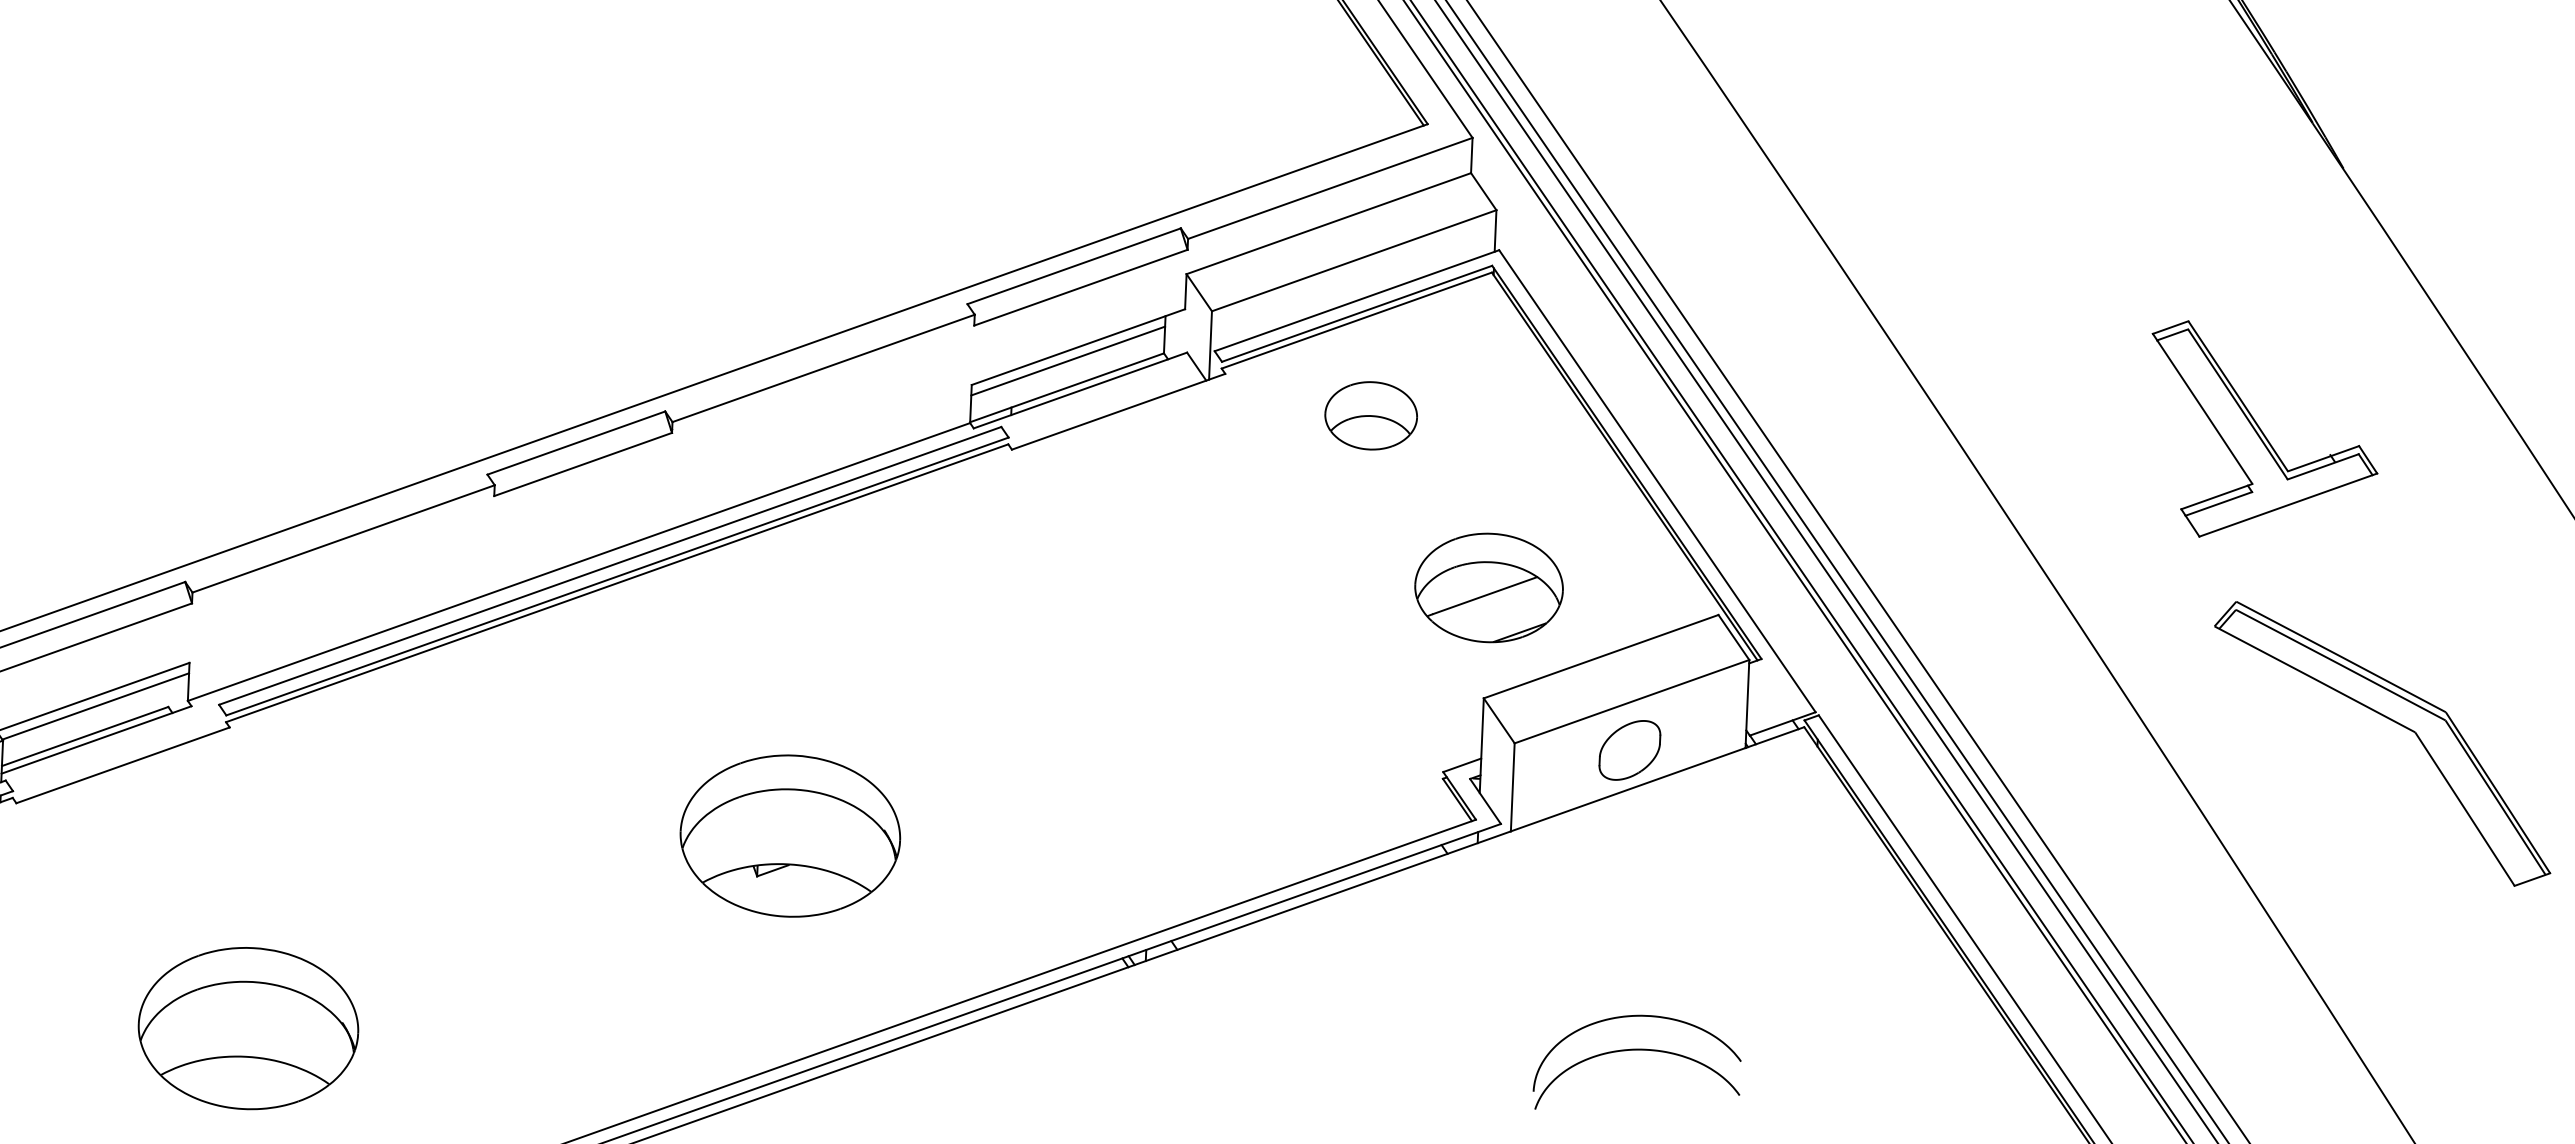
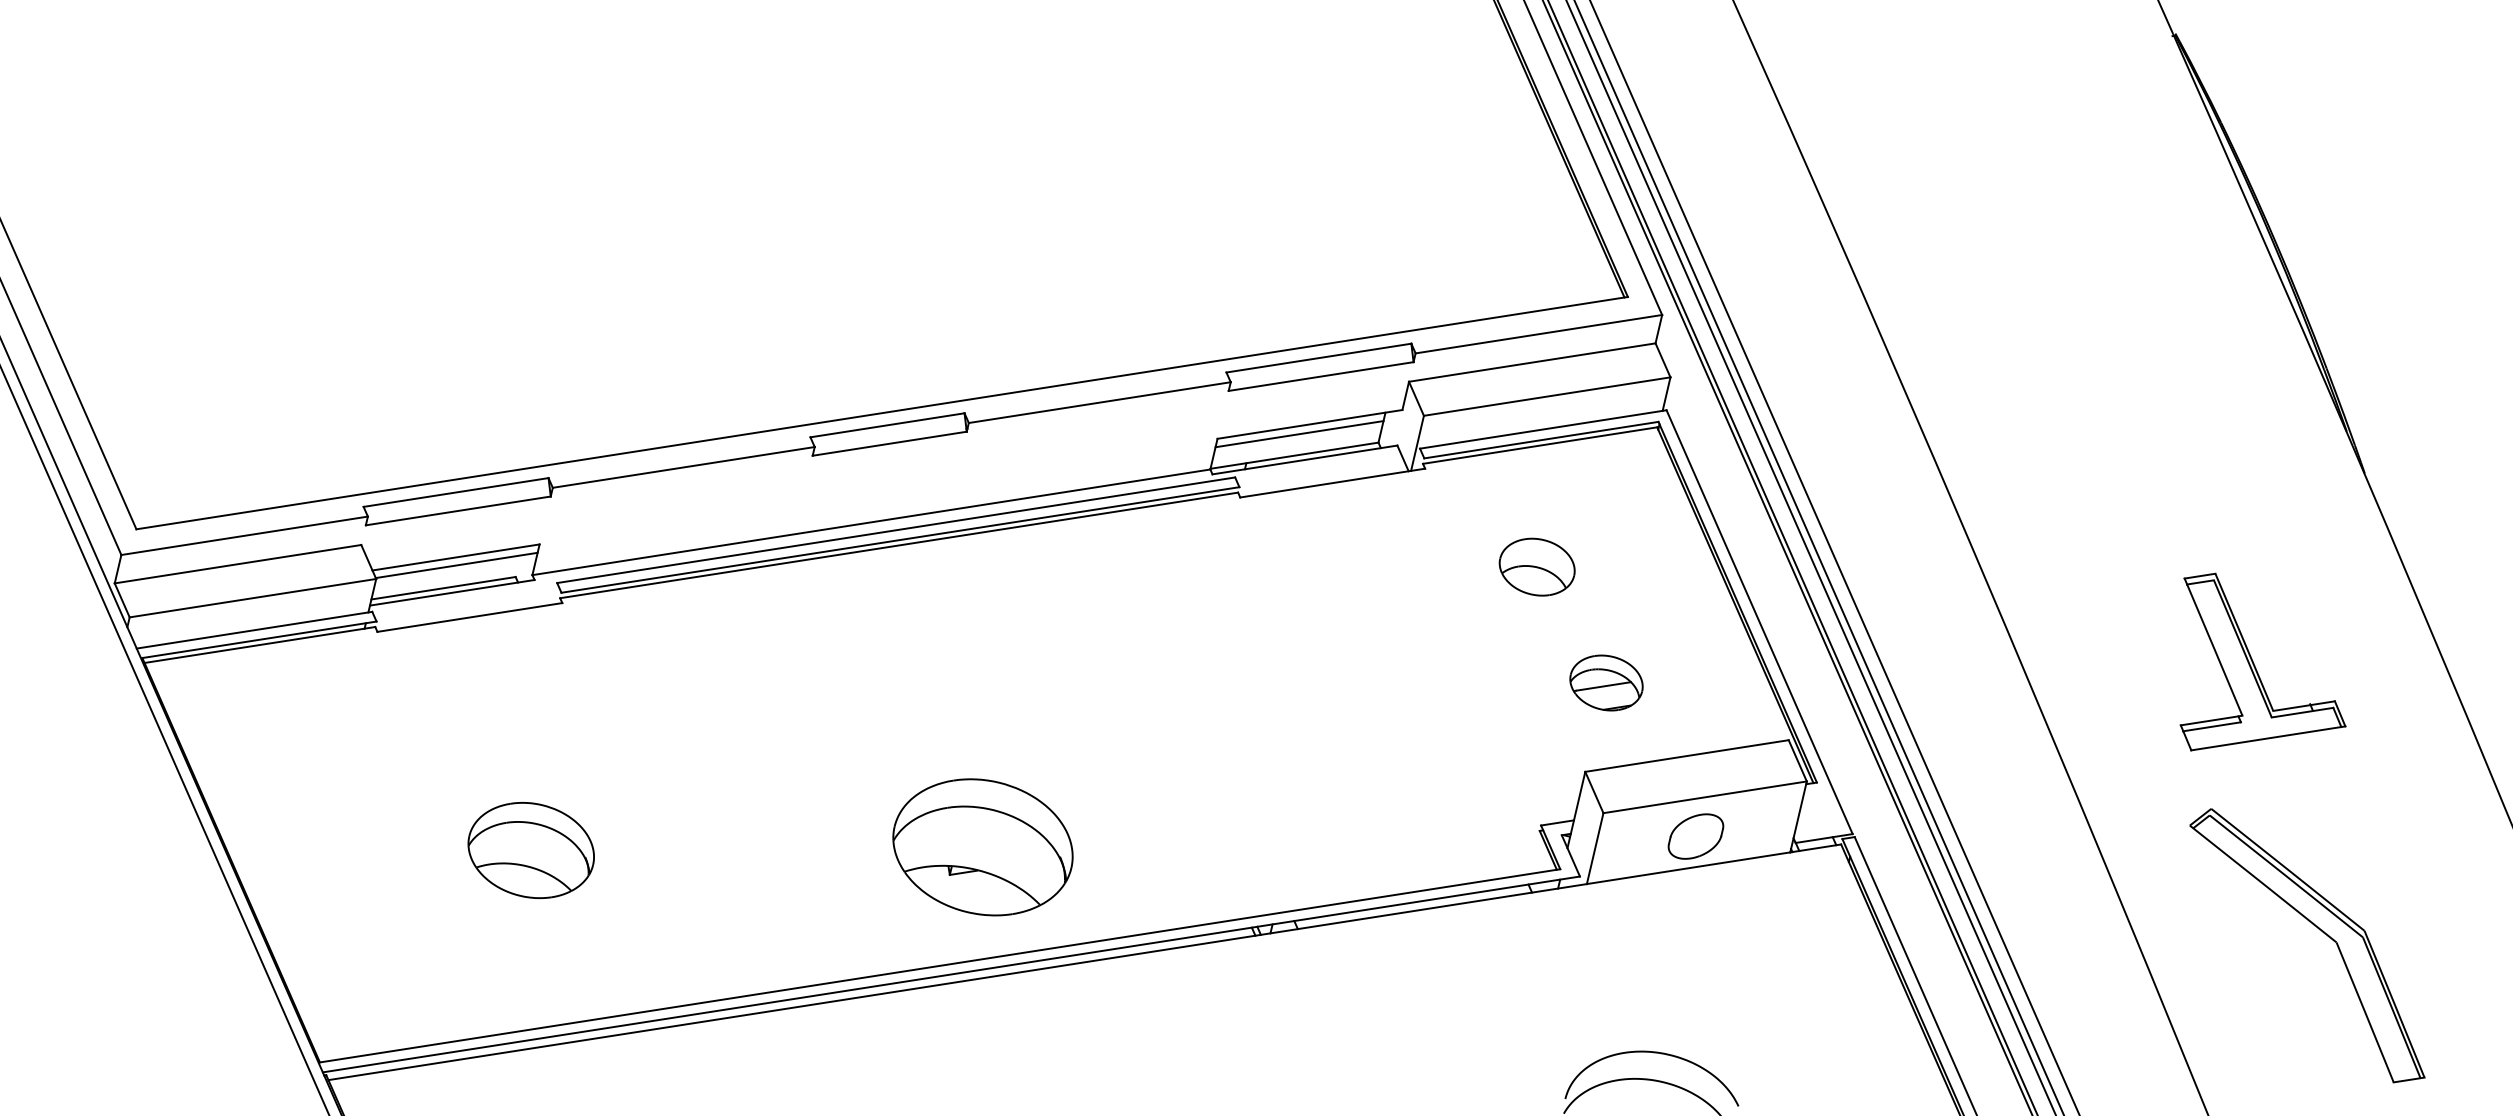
part: (1370, 415) -> (1536, 566), moved
part: (1488, 587) -> (1606, 682), size x0.6
part: (789, 836) -> (982, 847), moved
part: (247, 1028) -> (530, 850), size x0.7

